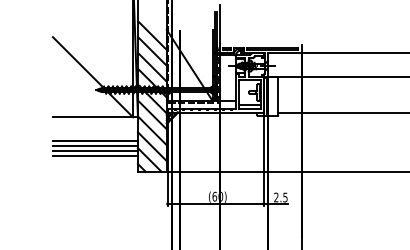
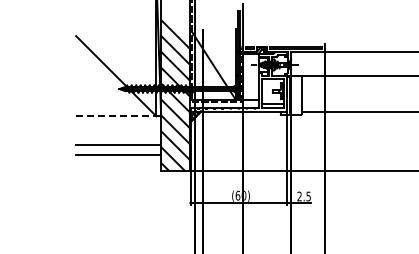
line: (93, 117) -> (116, 116), solid -> dashed
line: (95, 141) -> (118, 140), removed
line: (95, 151) -> (118, 150), removed

